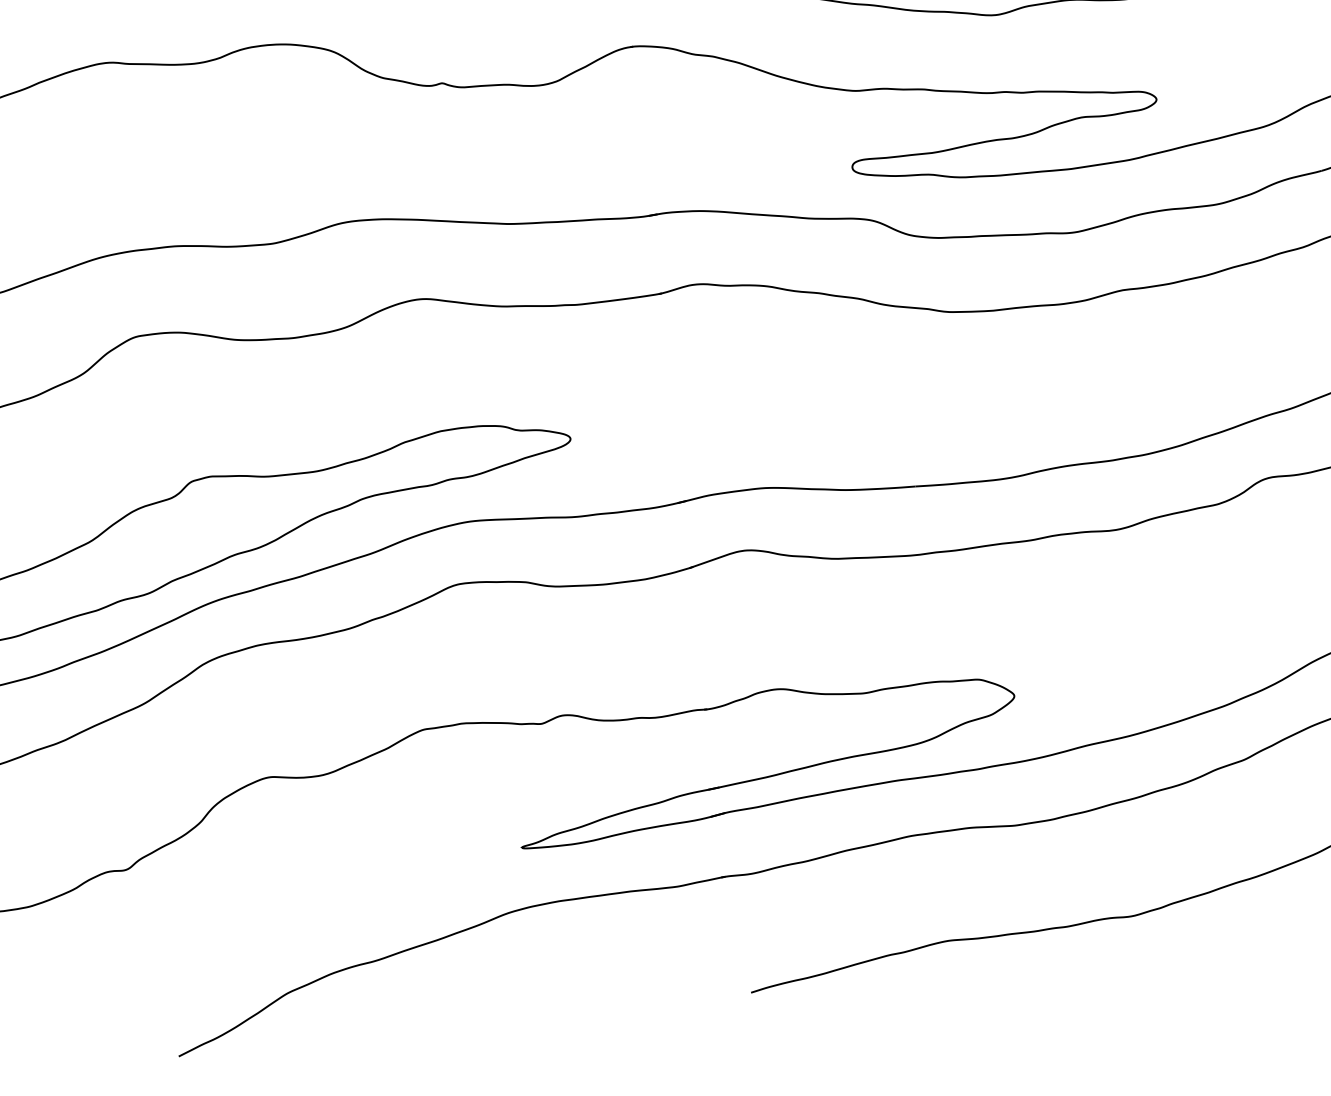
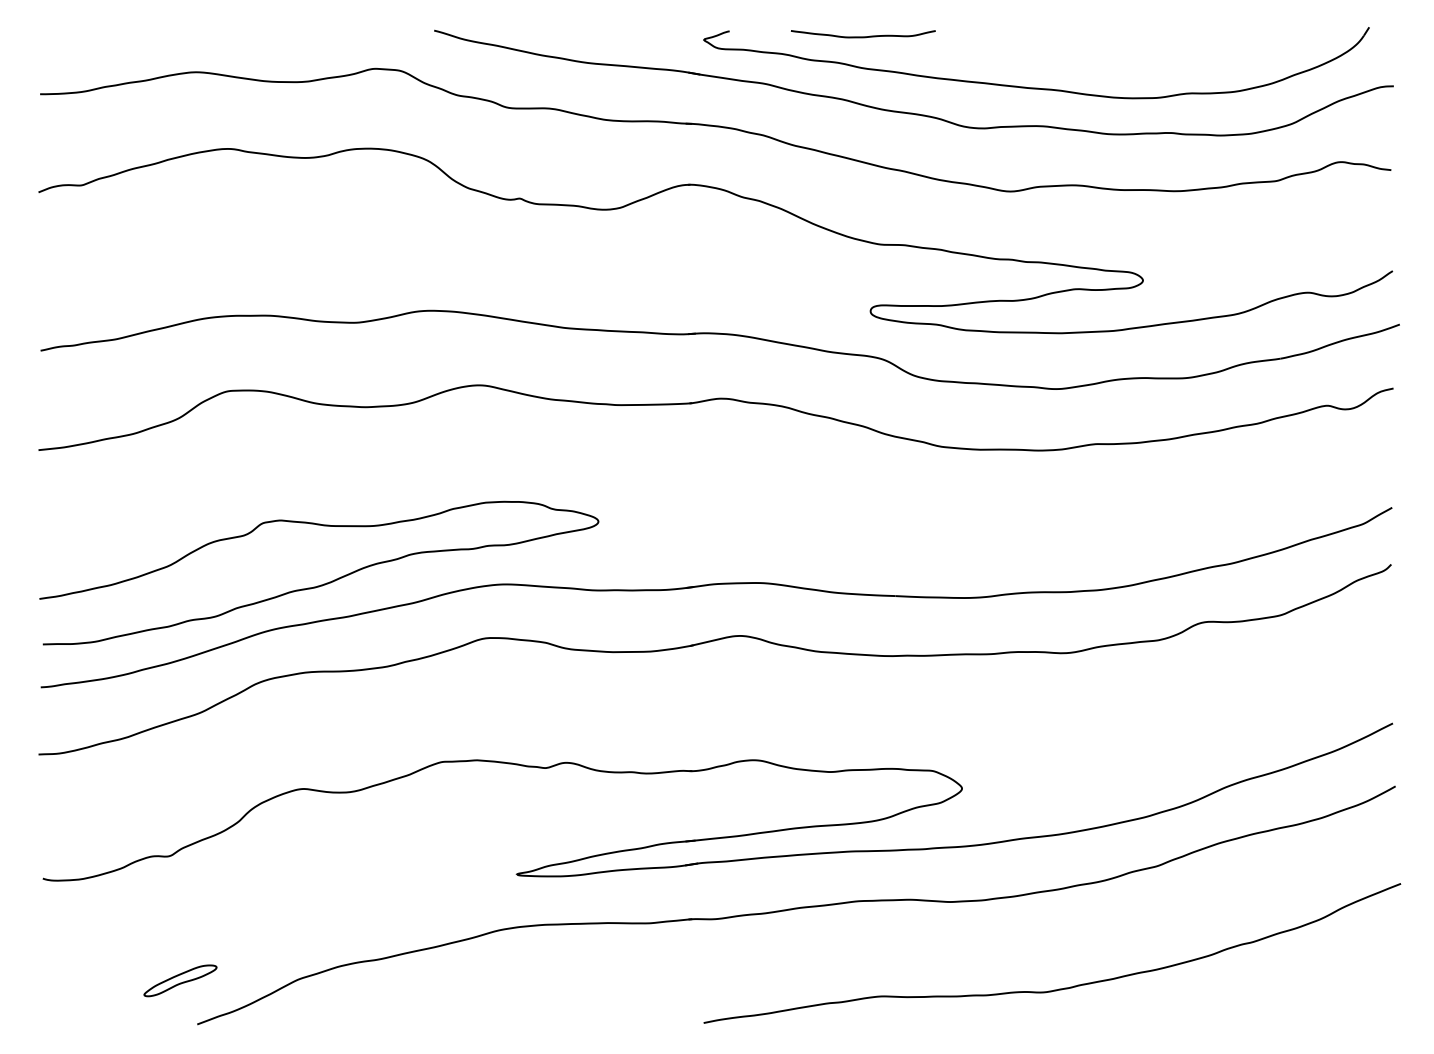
part: (154, 1008) -> (180, 980), added

